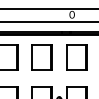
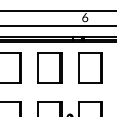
text: (72, 14) -> (85, 17), 0 -> 6

